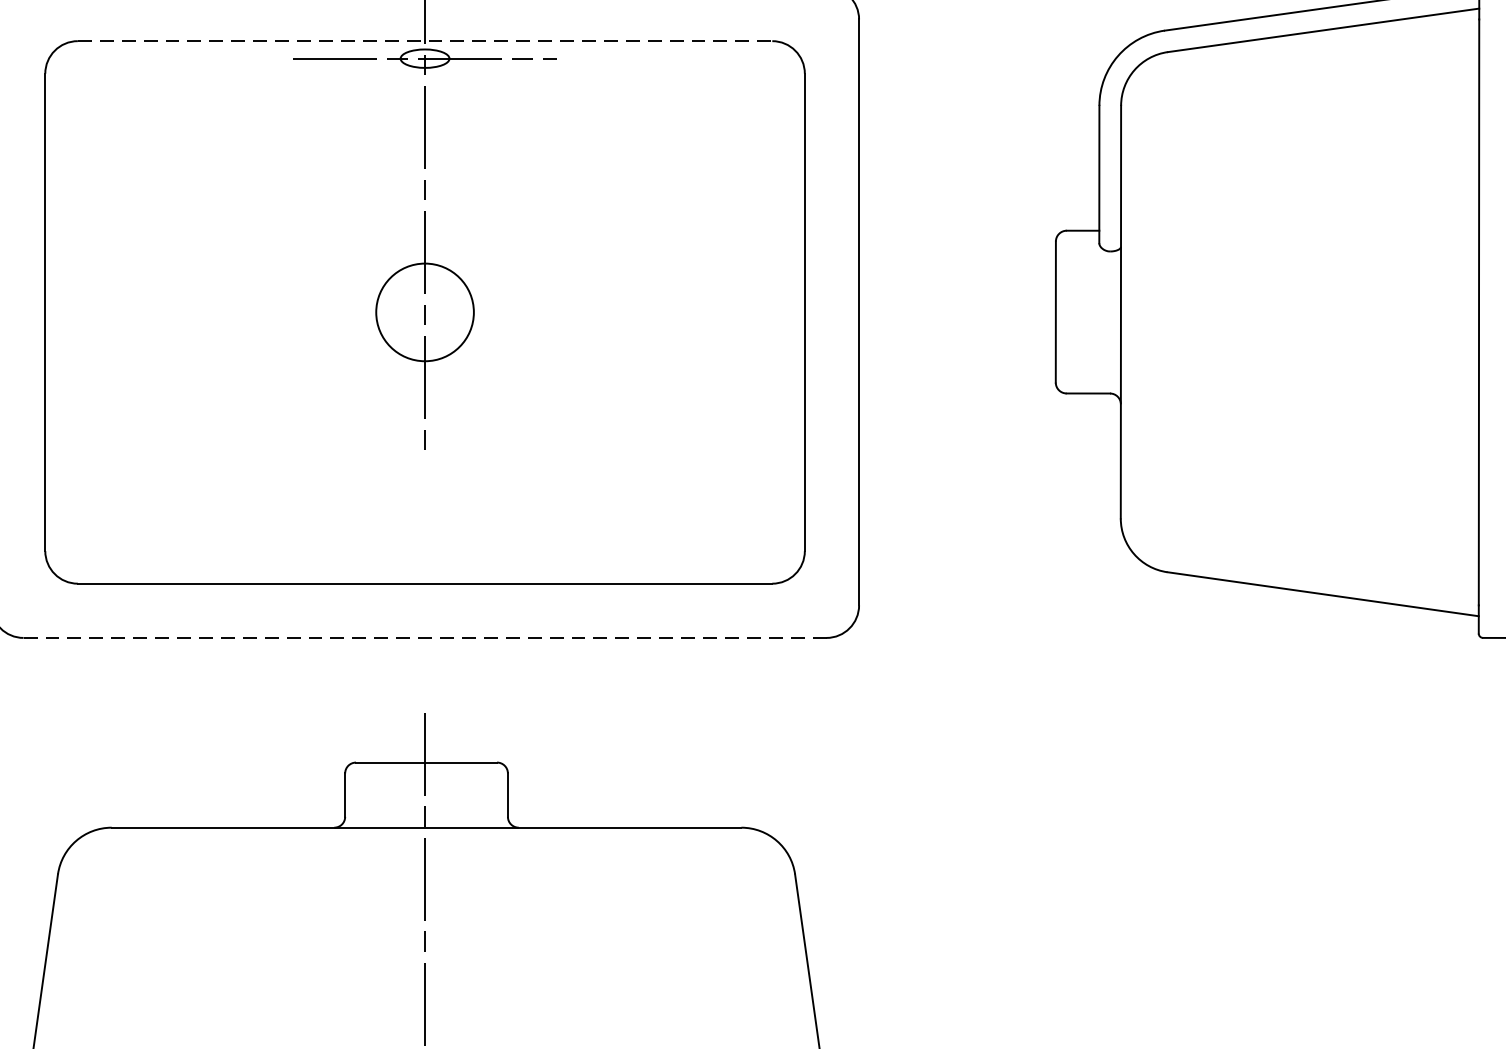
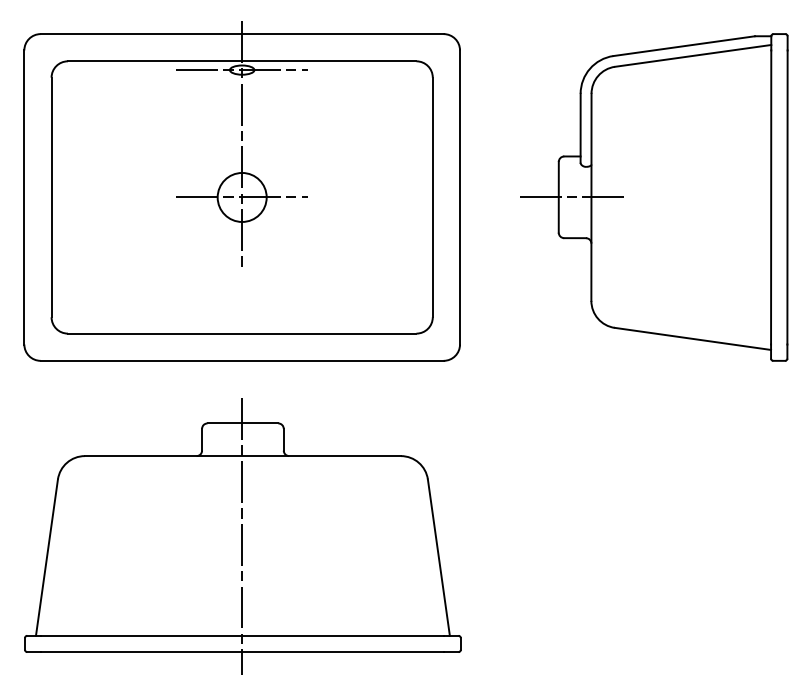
line: (425, 41) -> (242, 61), dashed -> solid
line: (425, 312) -> (242, 197), added
line: (1081, 312) -> (571, 197), added
line: (425, 637) -> (242, 360), dashed -> solid

